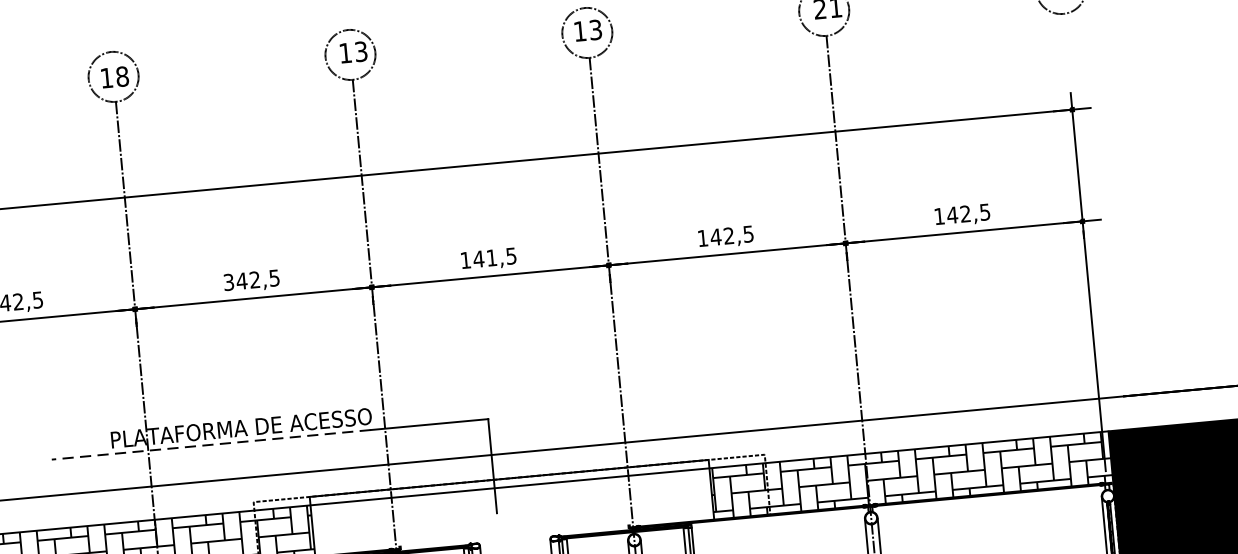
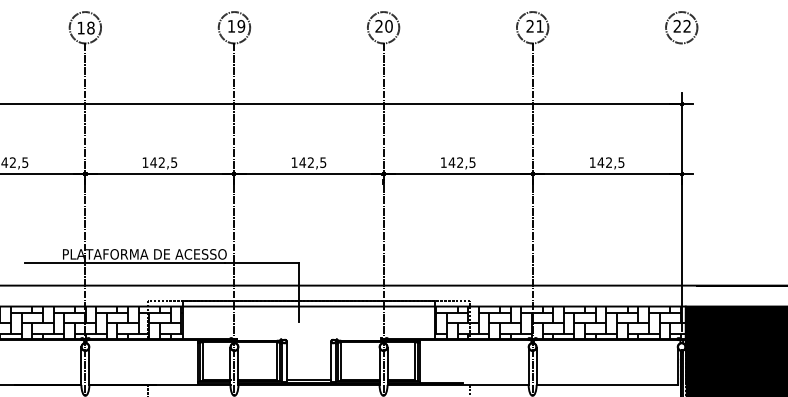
text: (587, 30) -> (383, 26), 13 -> 20
text: (361, 51) -> (241, 26), 13 -> 19
text: (491, 257) -> (310, 162), 141,5 -> 142,5
text: (228, 282) -> (145, 162), 342,5 -> 142,5
line: (210, 445) -> (124, 263), dashed -> solid

